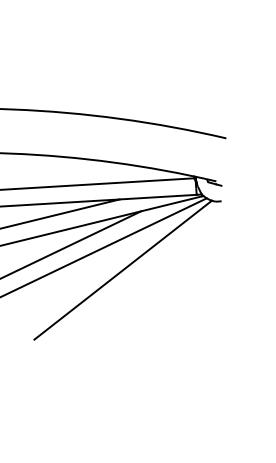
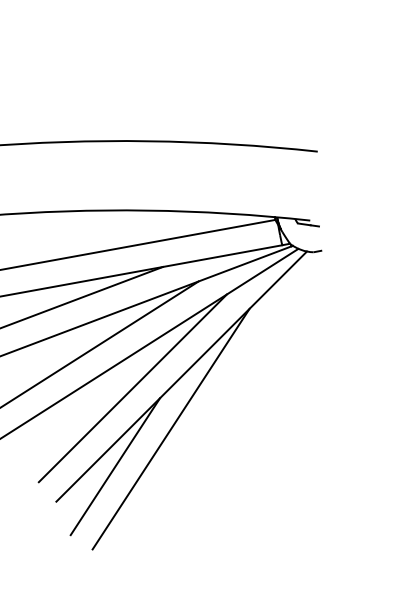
line: (91, 273) -> (132, 387), added
line: (112, 302) -> (171, 429), added
line: (73, 321) -> (113, 466), added

